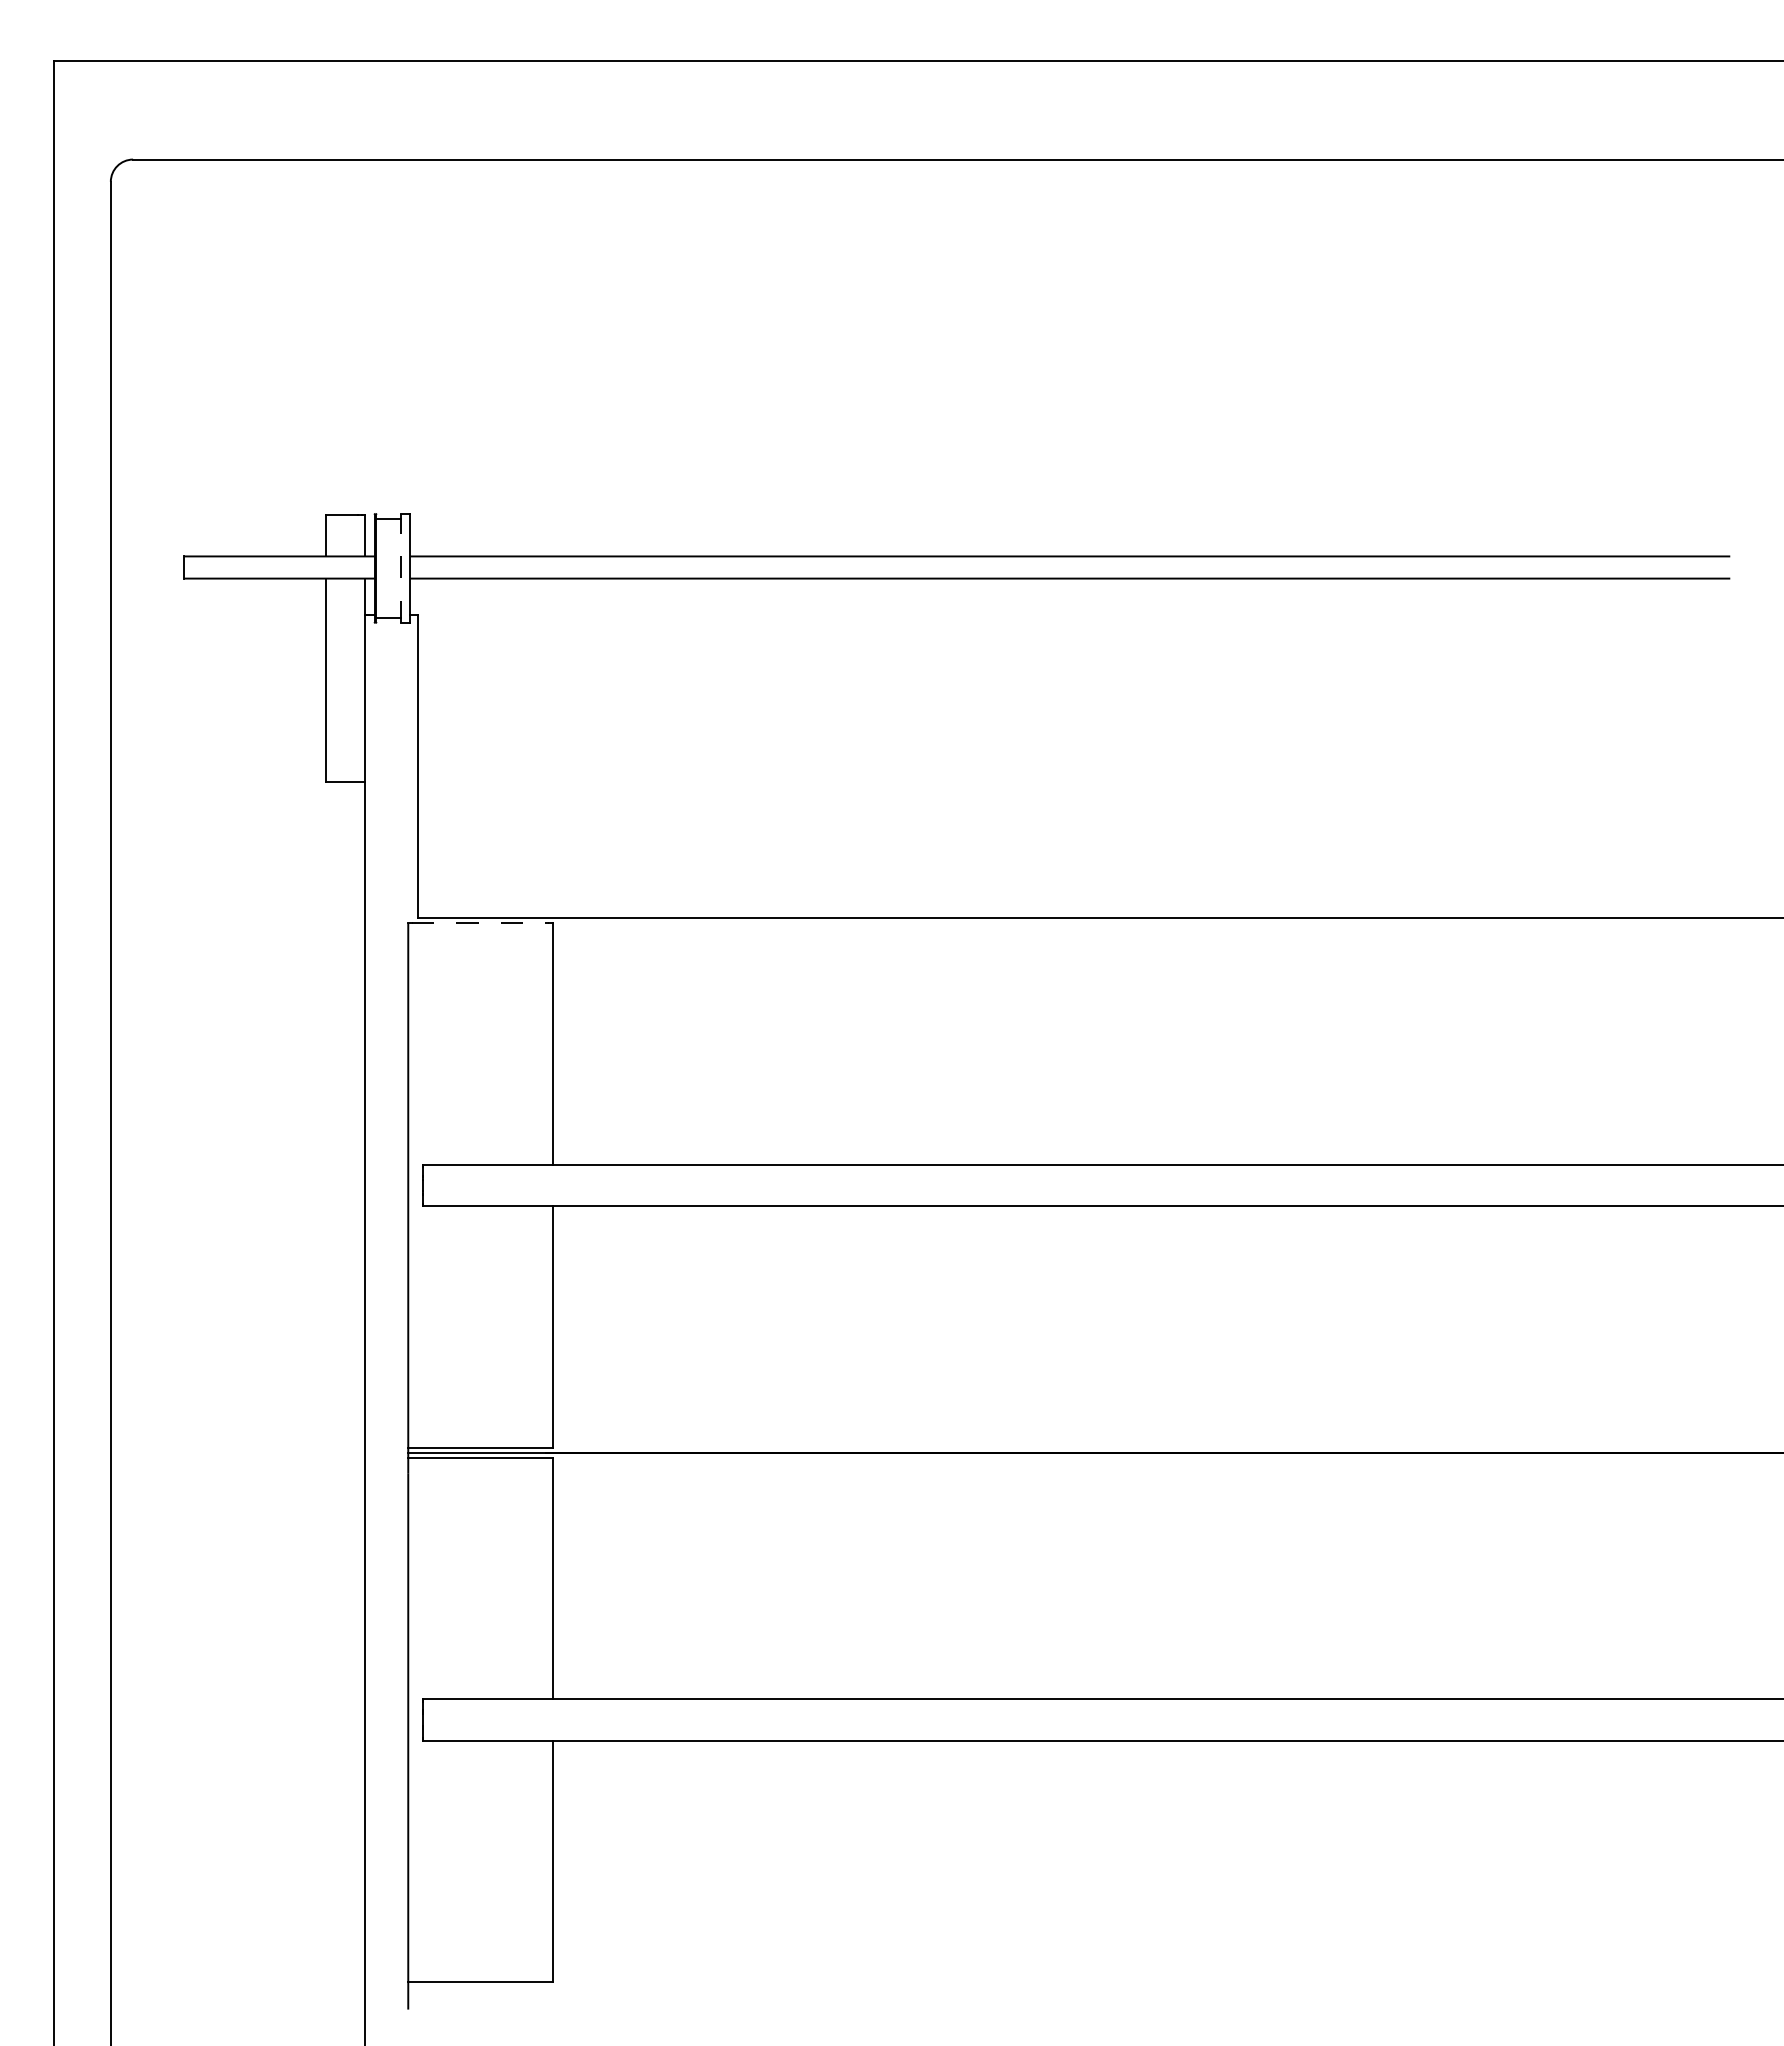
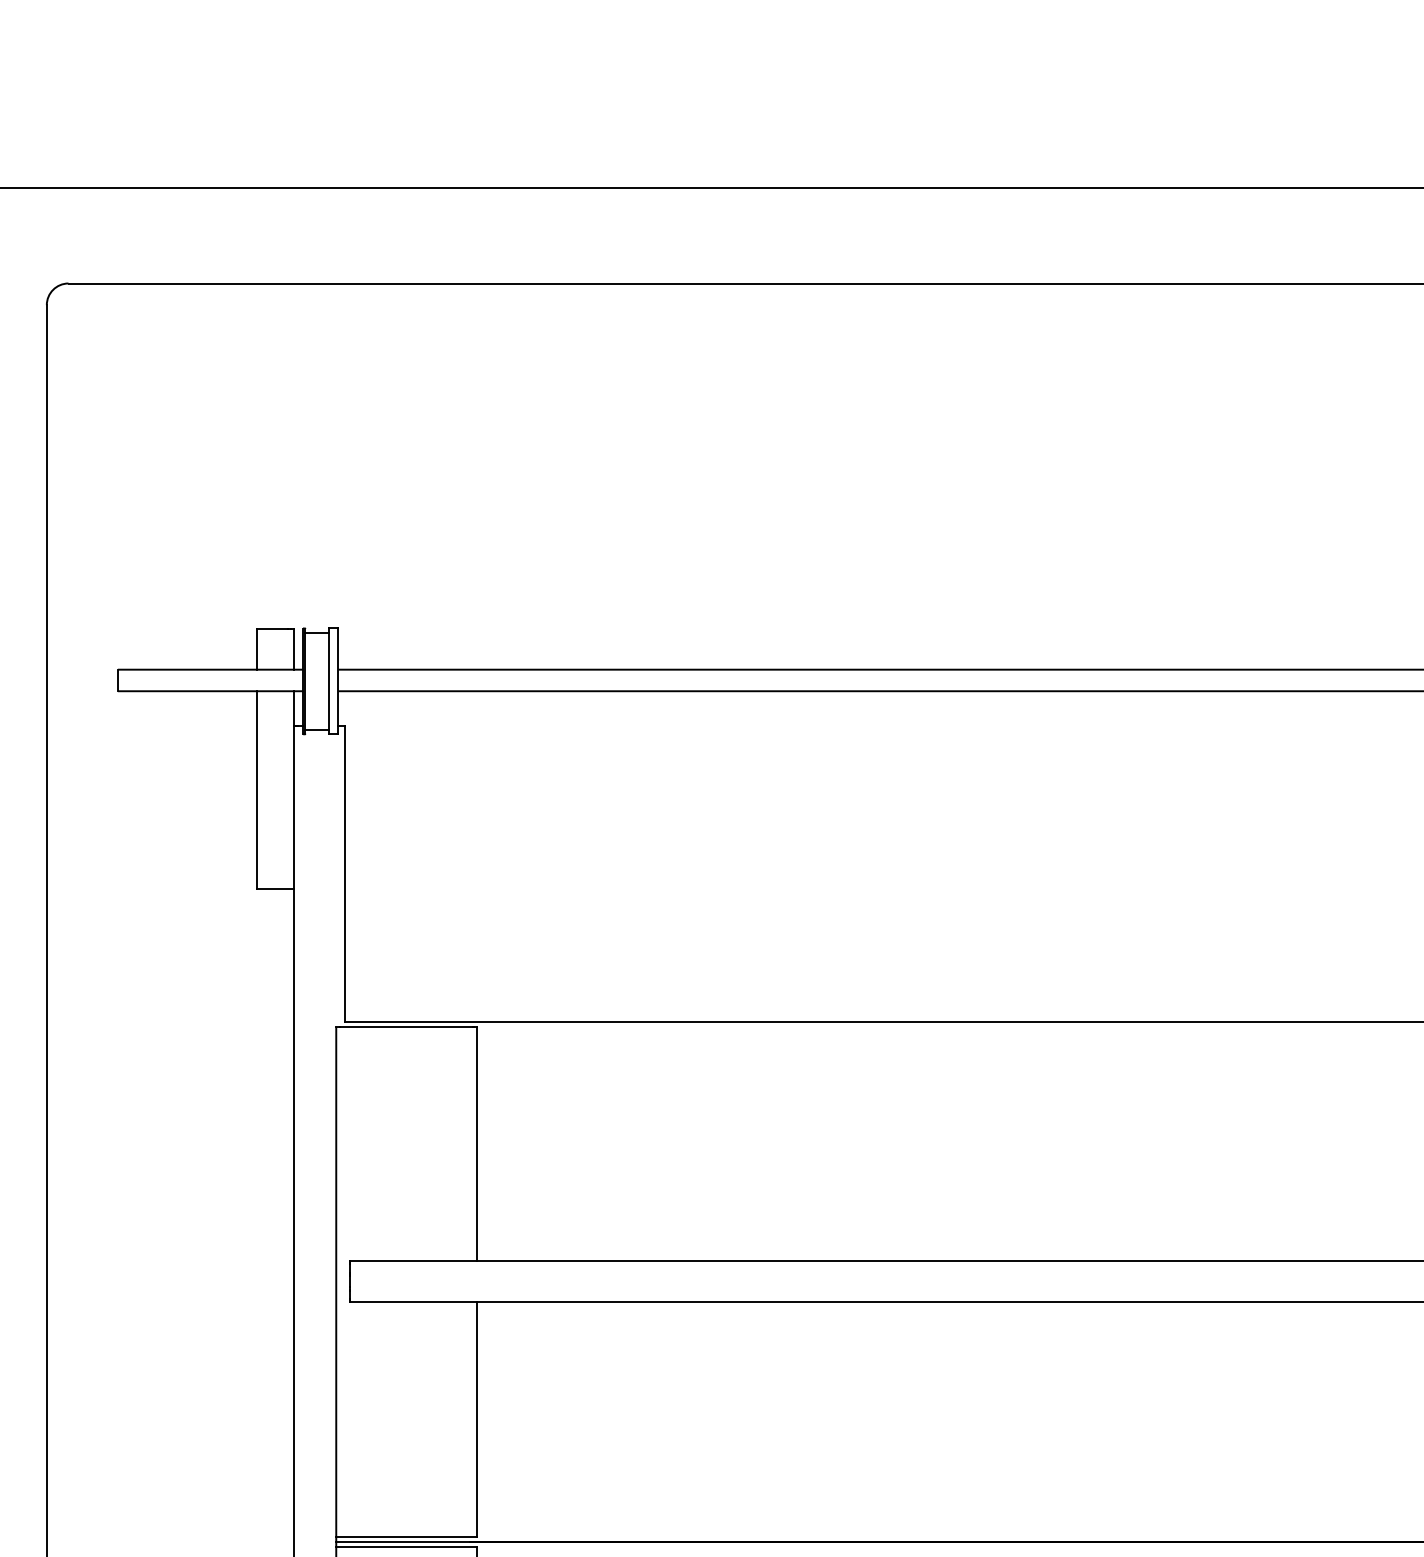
line: (401, 568) -> (329, 681), dashed -> solid
line: (480, 923) -> (406, 1026), dashed -> solid

